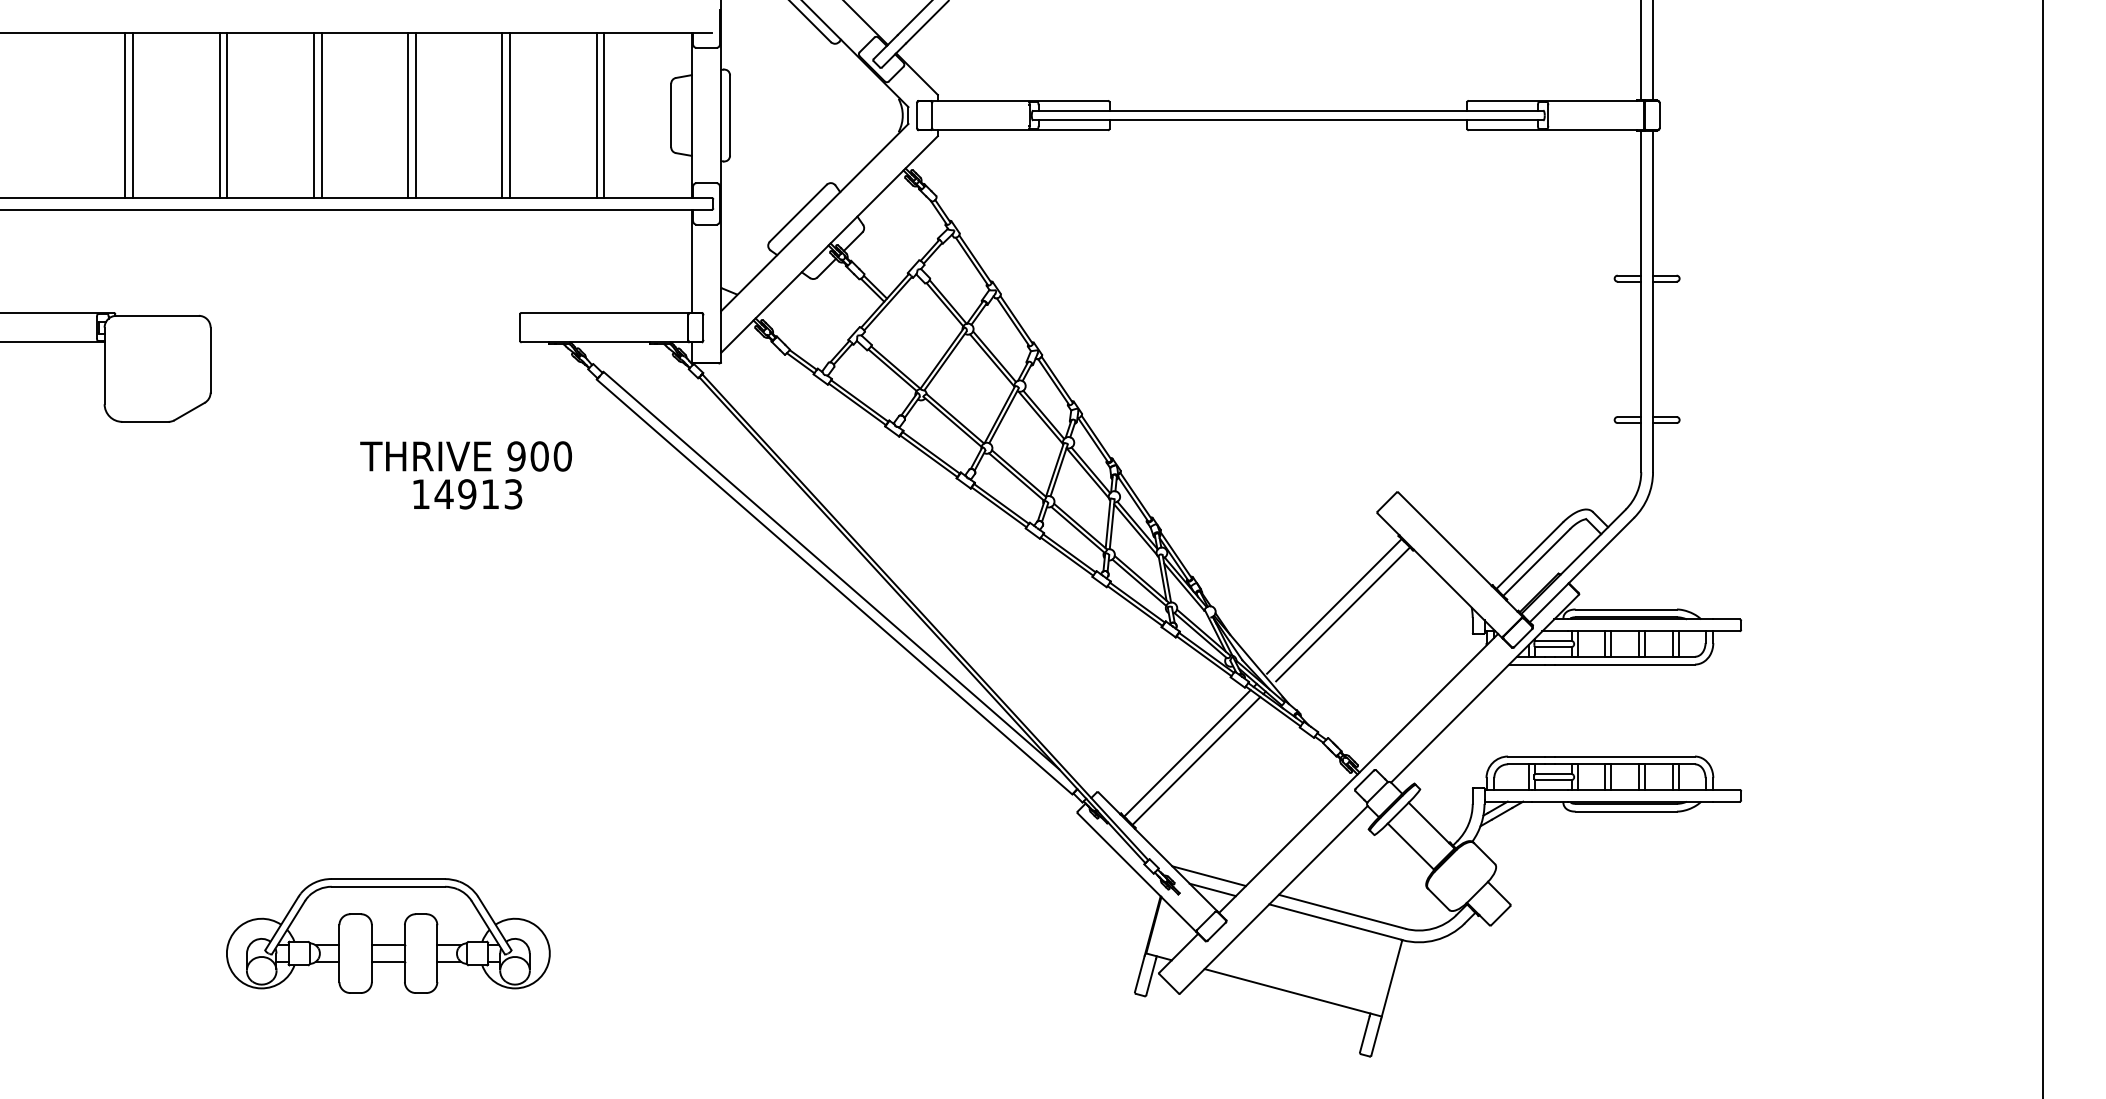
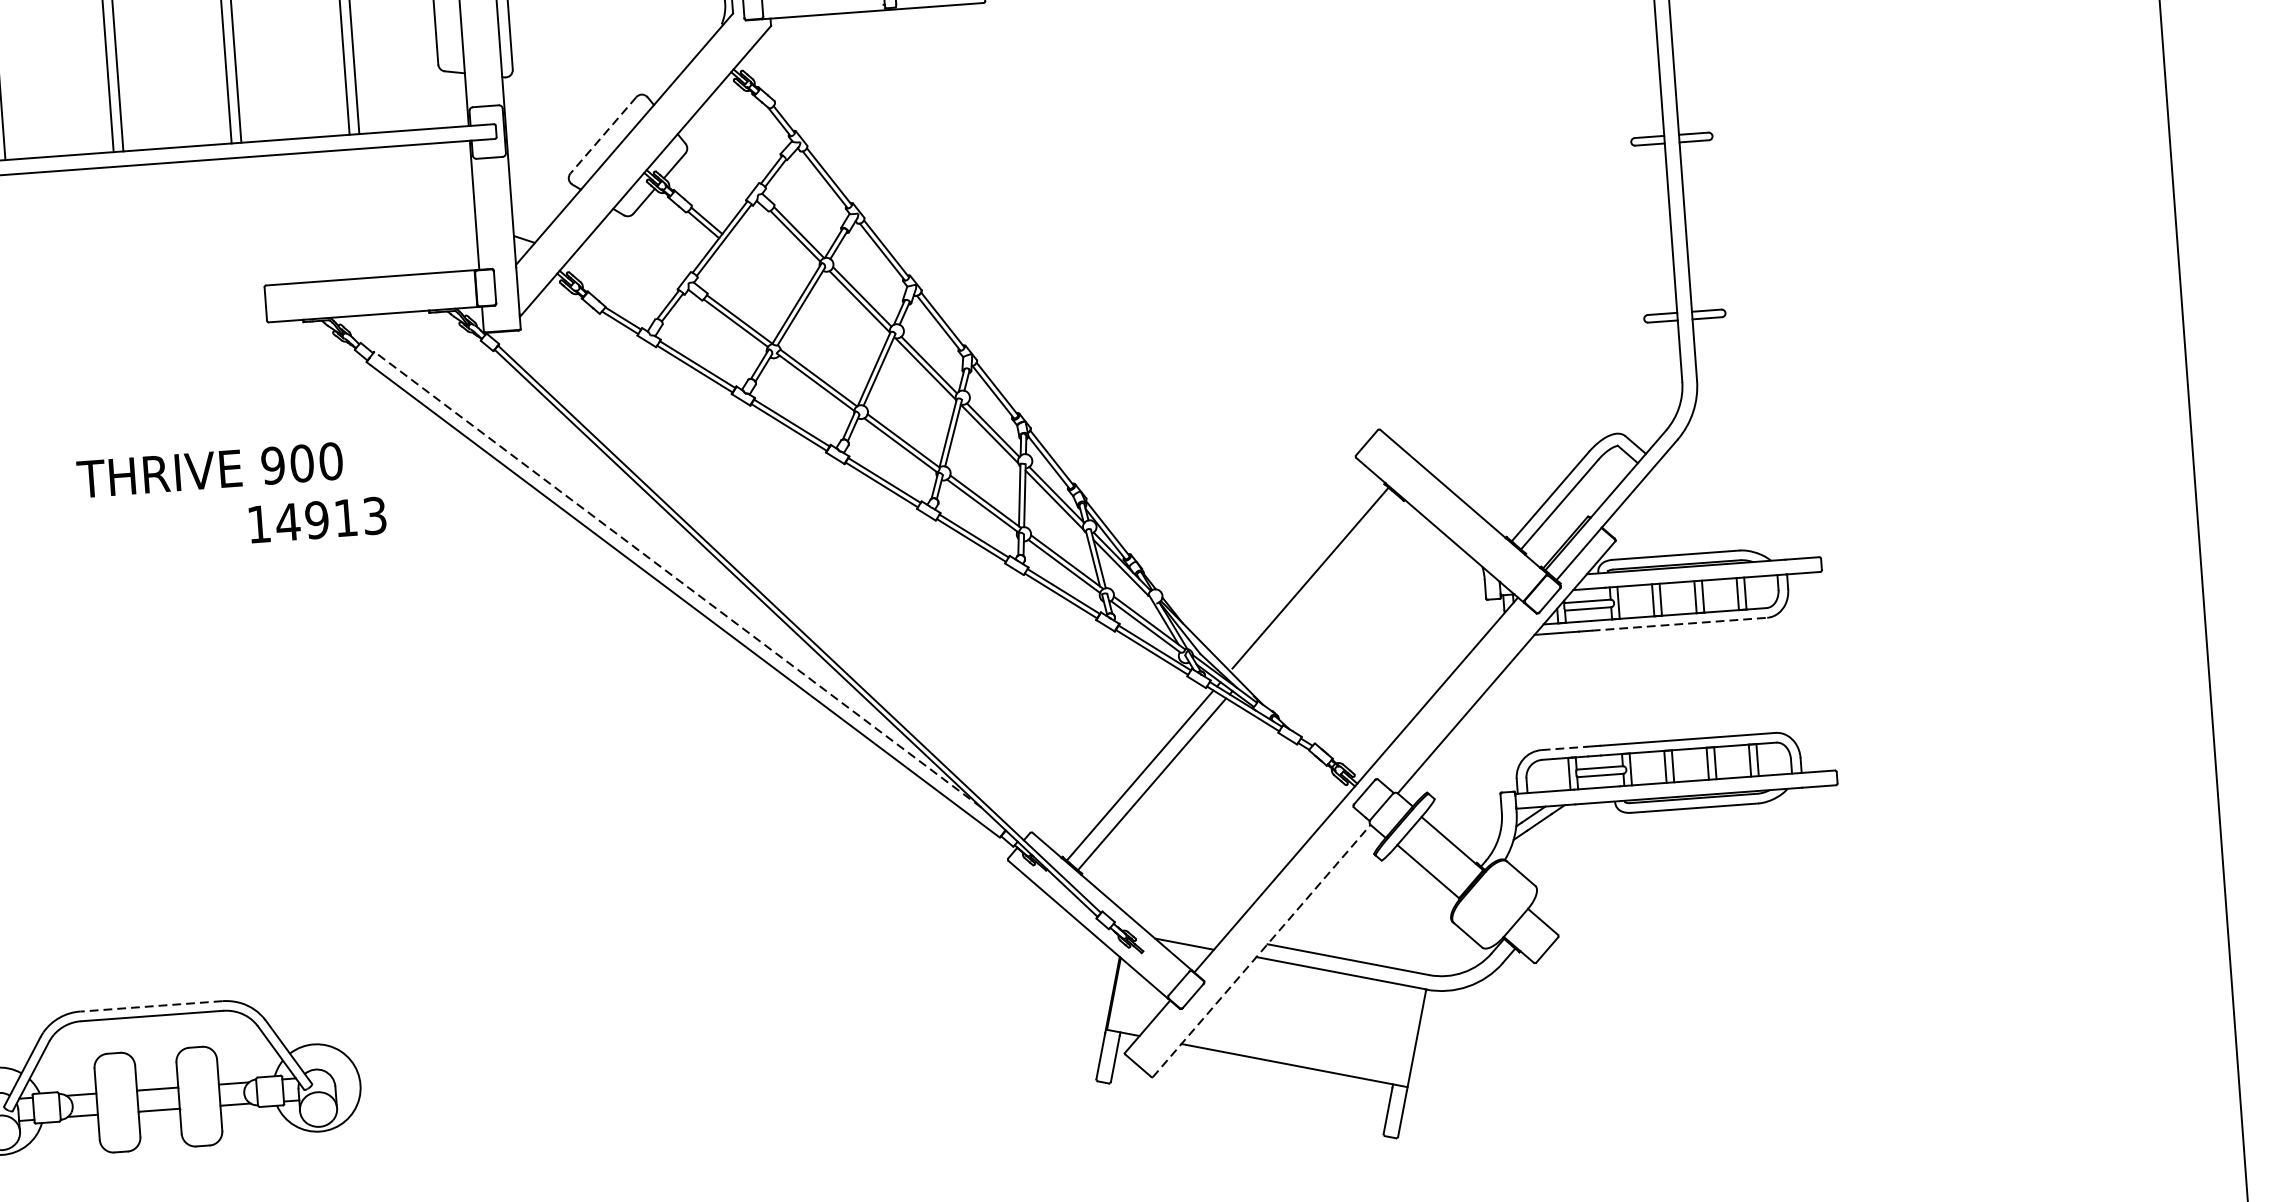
line: (797, 213) -> (602, 135), solid -> dashed
text: (467, 494) -> (317, 520), moved
line: (831, 570) -> (677, 579), solid -> dashed
line: (1343, 614) -> (1322, 587), removed
line: (1625, 664) -> (1680, 624), solid -> dashed
line: (1526, 756) -> (1564, 748), solid -> dashed
line: (1209, 876) -> (1179, 927), removed
line: (388, 879) -> (151, 1006), solid -> dashed
line: (1273, 899) -> (1261, 950), solid -> dashed

